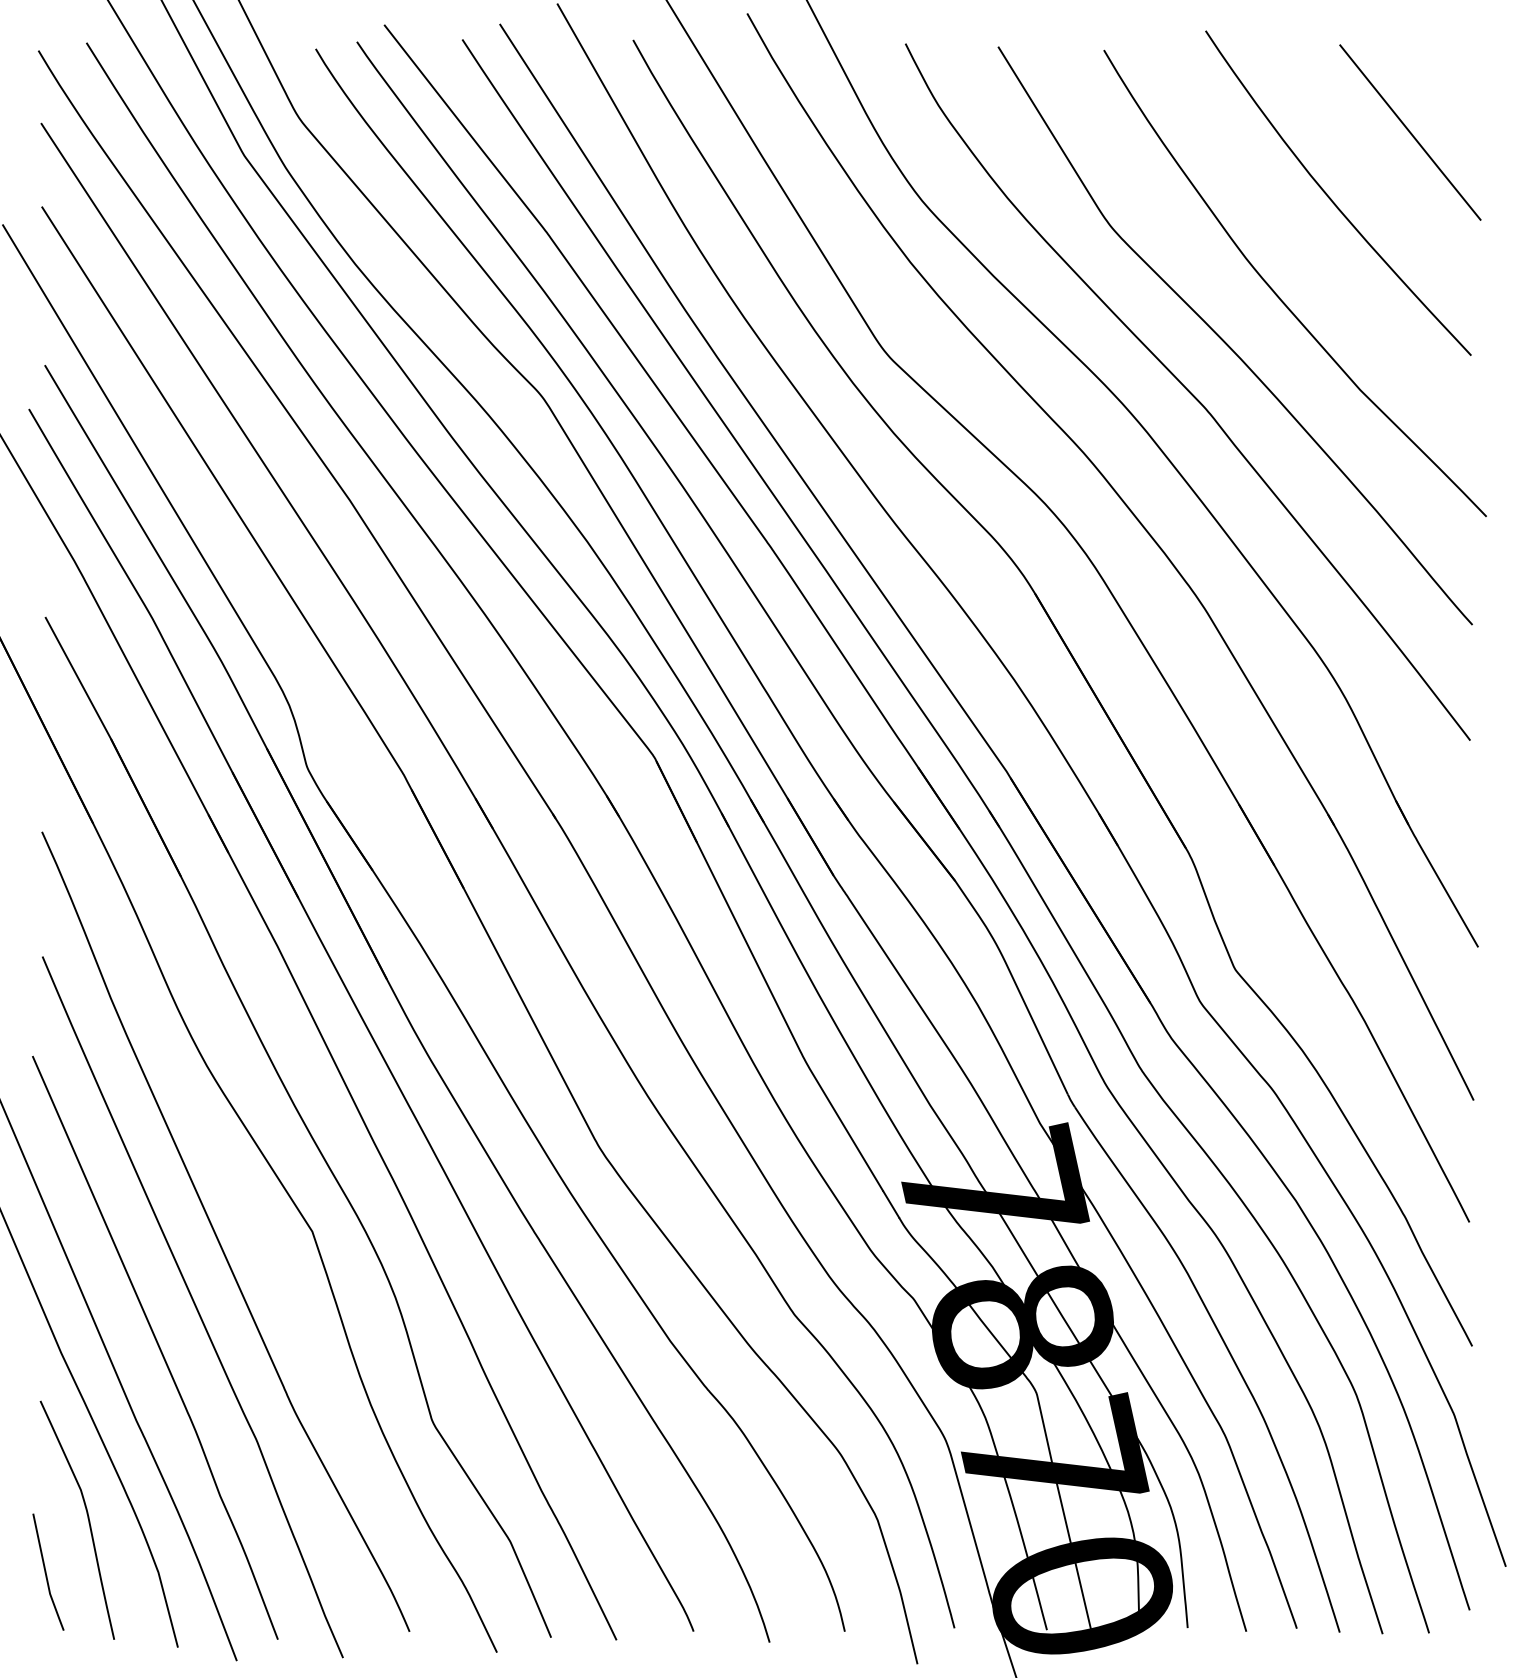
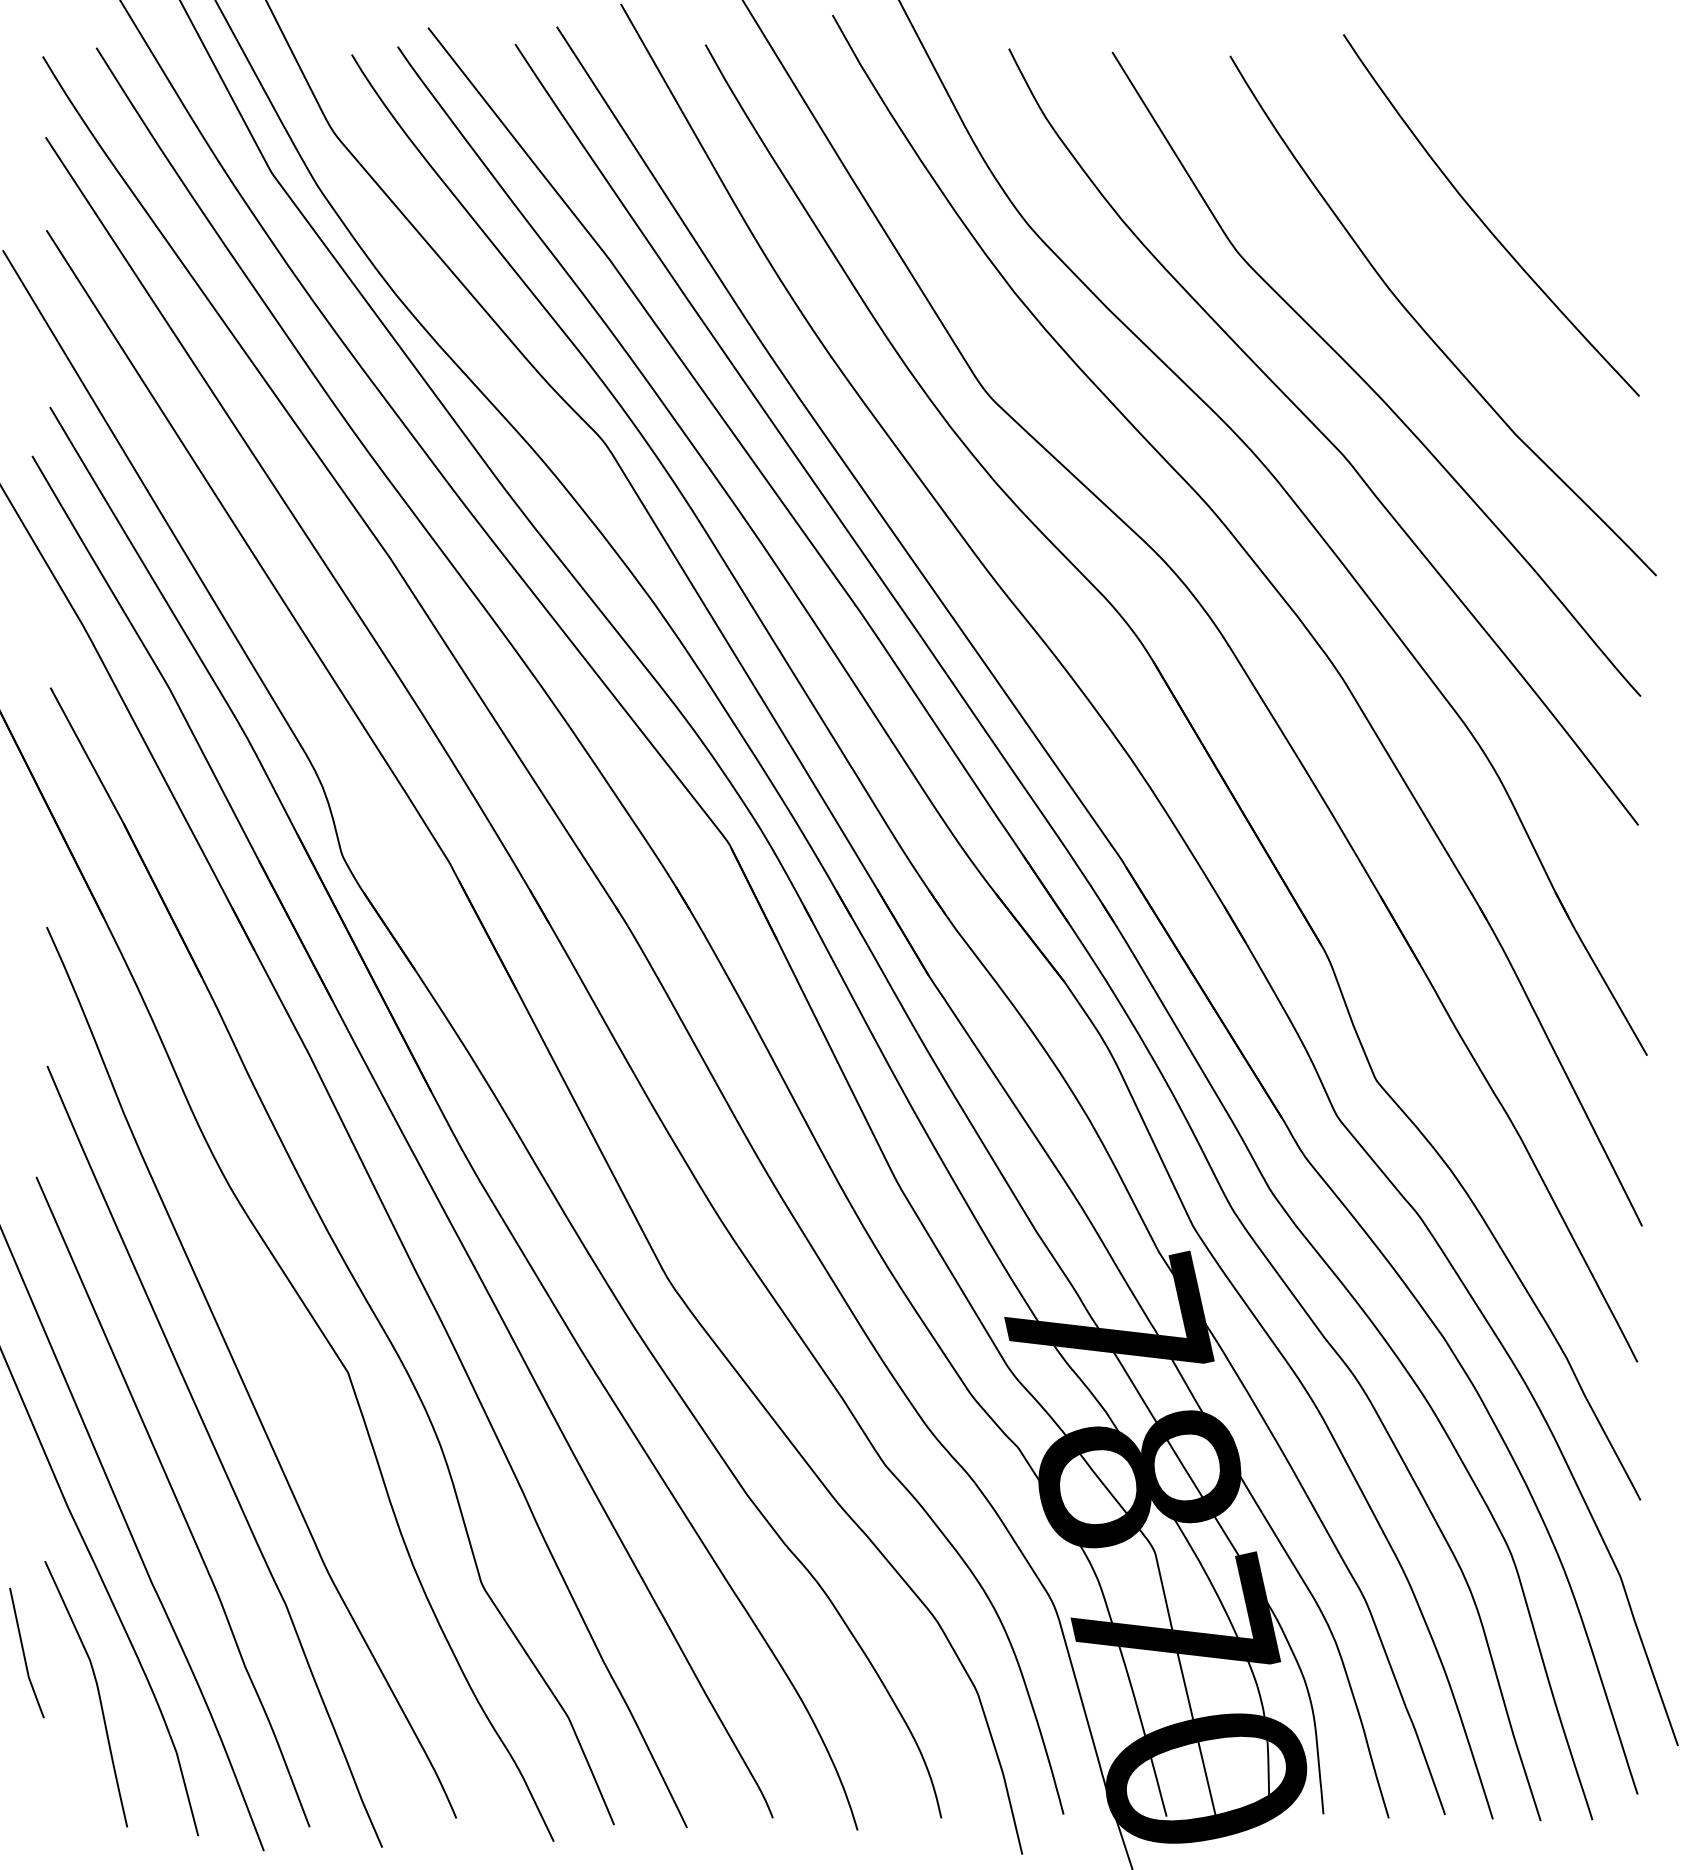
line: (1410, 132) -> (1571, 147), removed
line: (46, 1571) -> (24, 1652), moved

